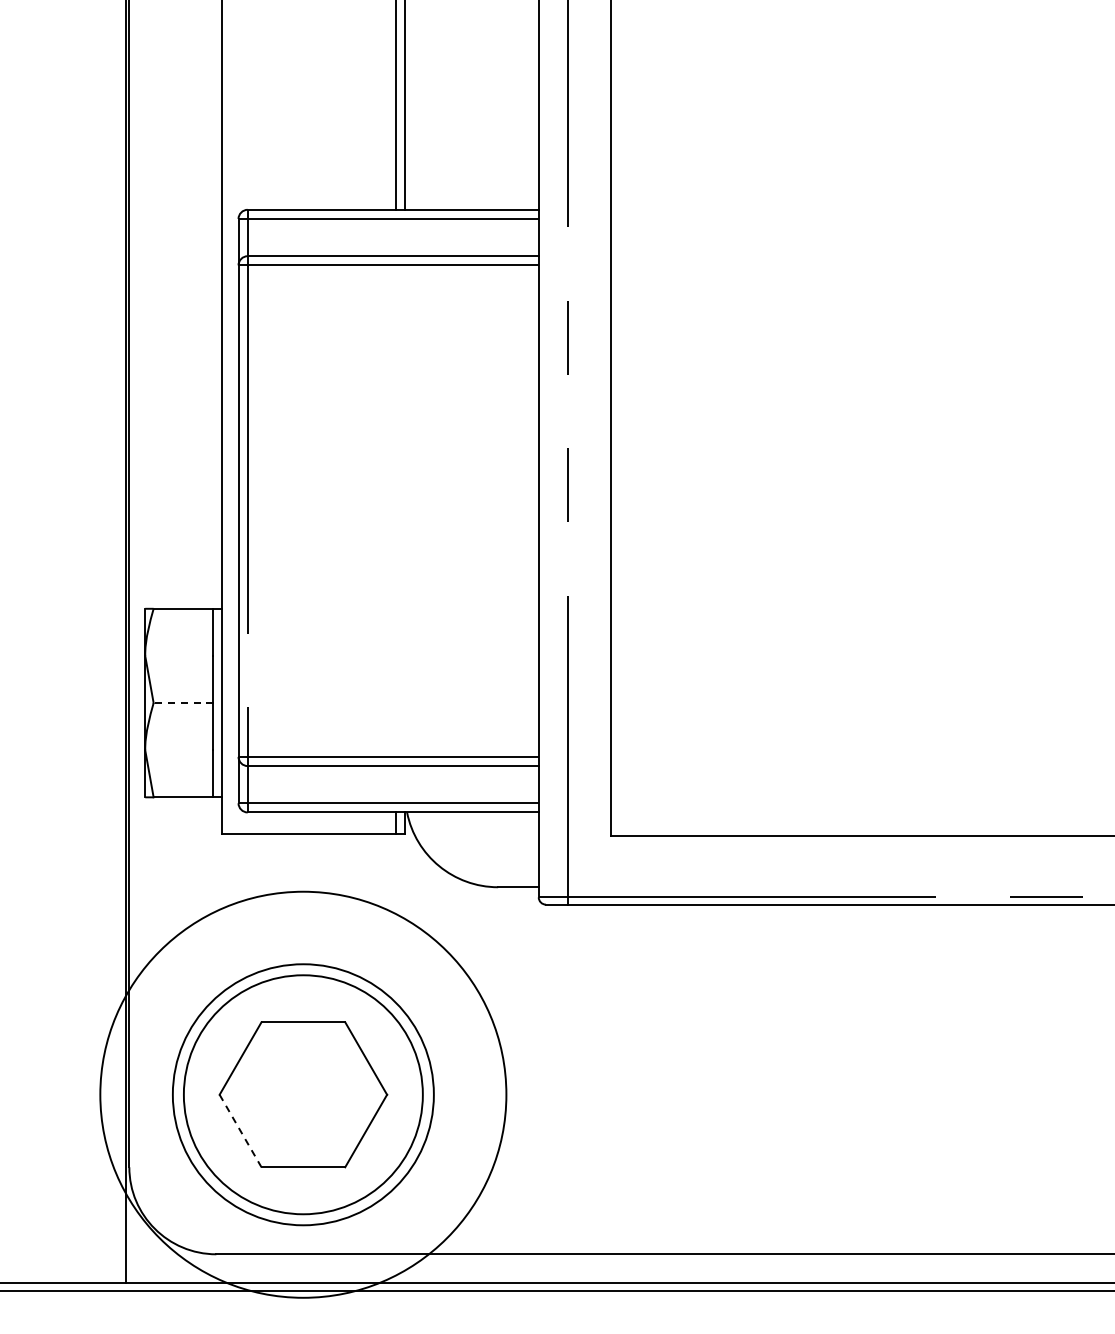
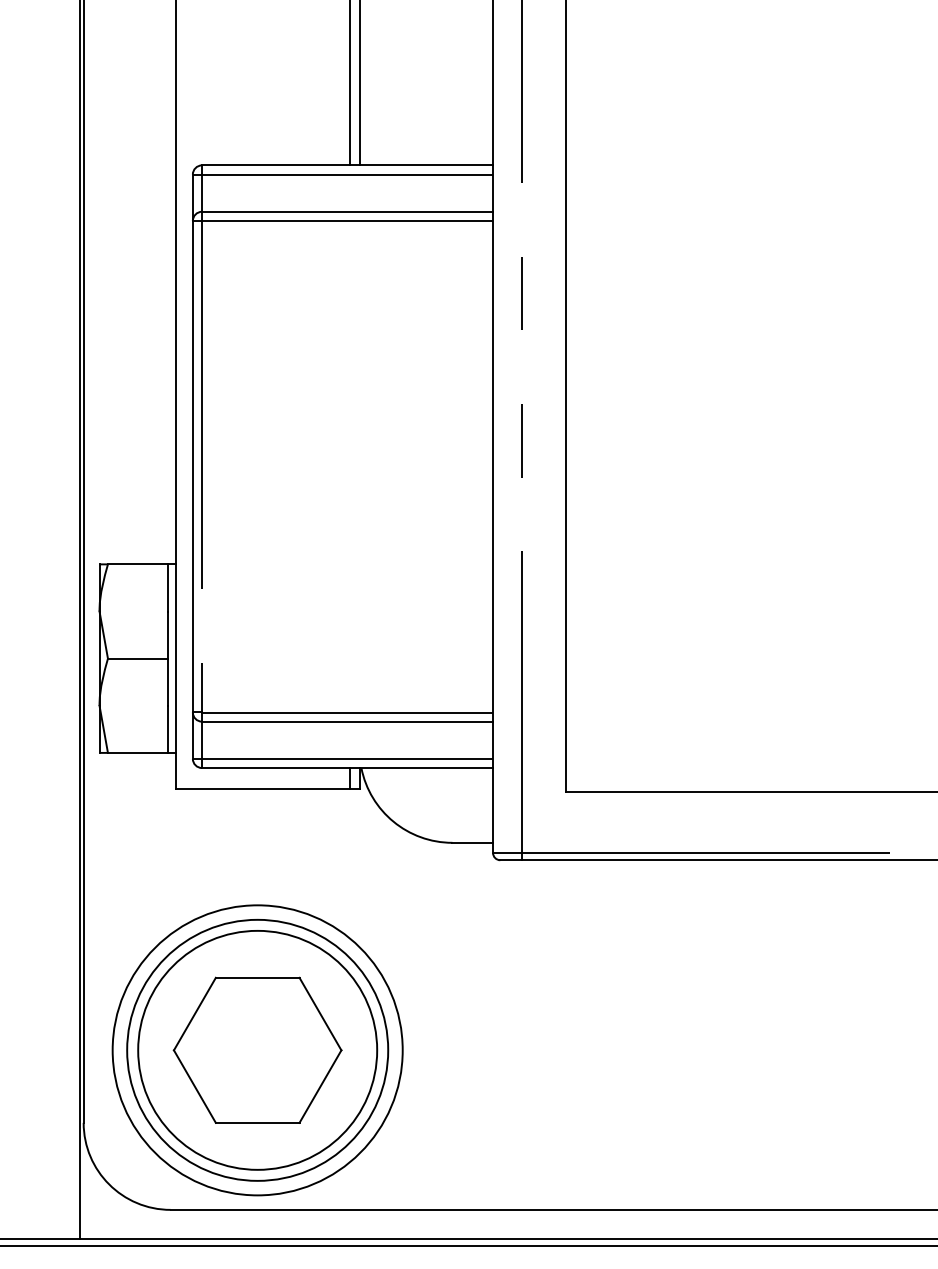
line: (183, 703) -> (137, 659), dashed -> solid
circle: (303, 1094) -> (257, 1050), size x0.71
line: (240, 1131) -> (194, 1087), dashed -> solid

